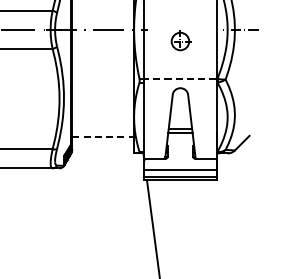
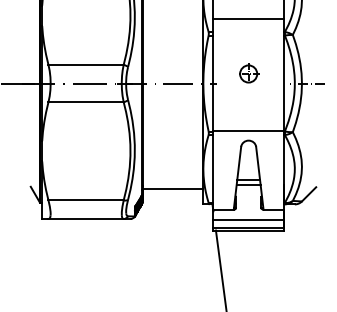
part: (181, 41) -> (249, 73), moved
line: (180, 78) -> (248, 131), dashed -> solid
line: (103, 137) -> (173, 188), dashed -> solid

